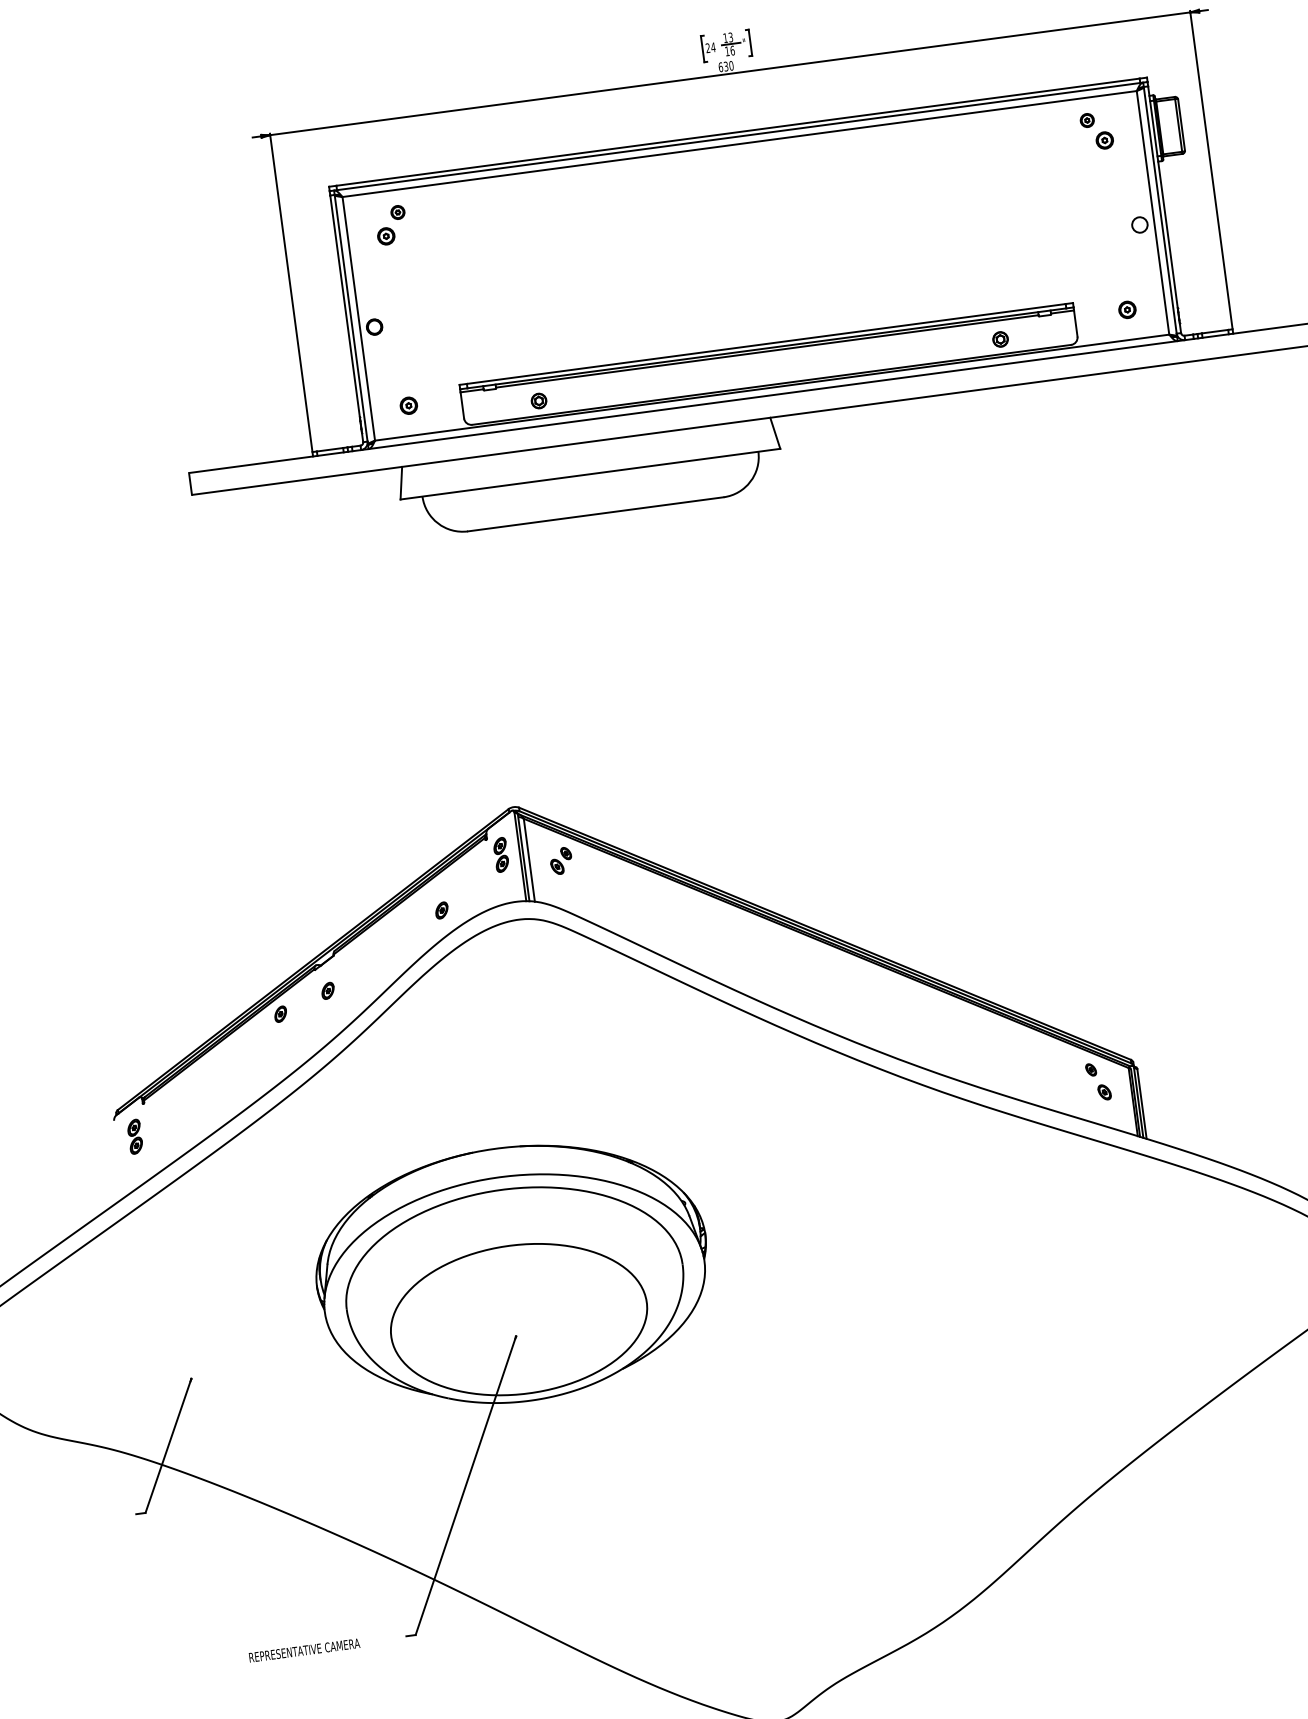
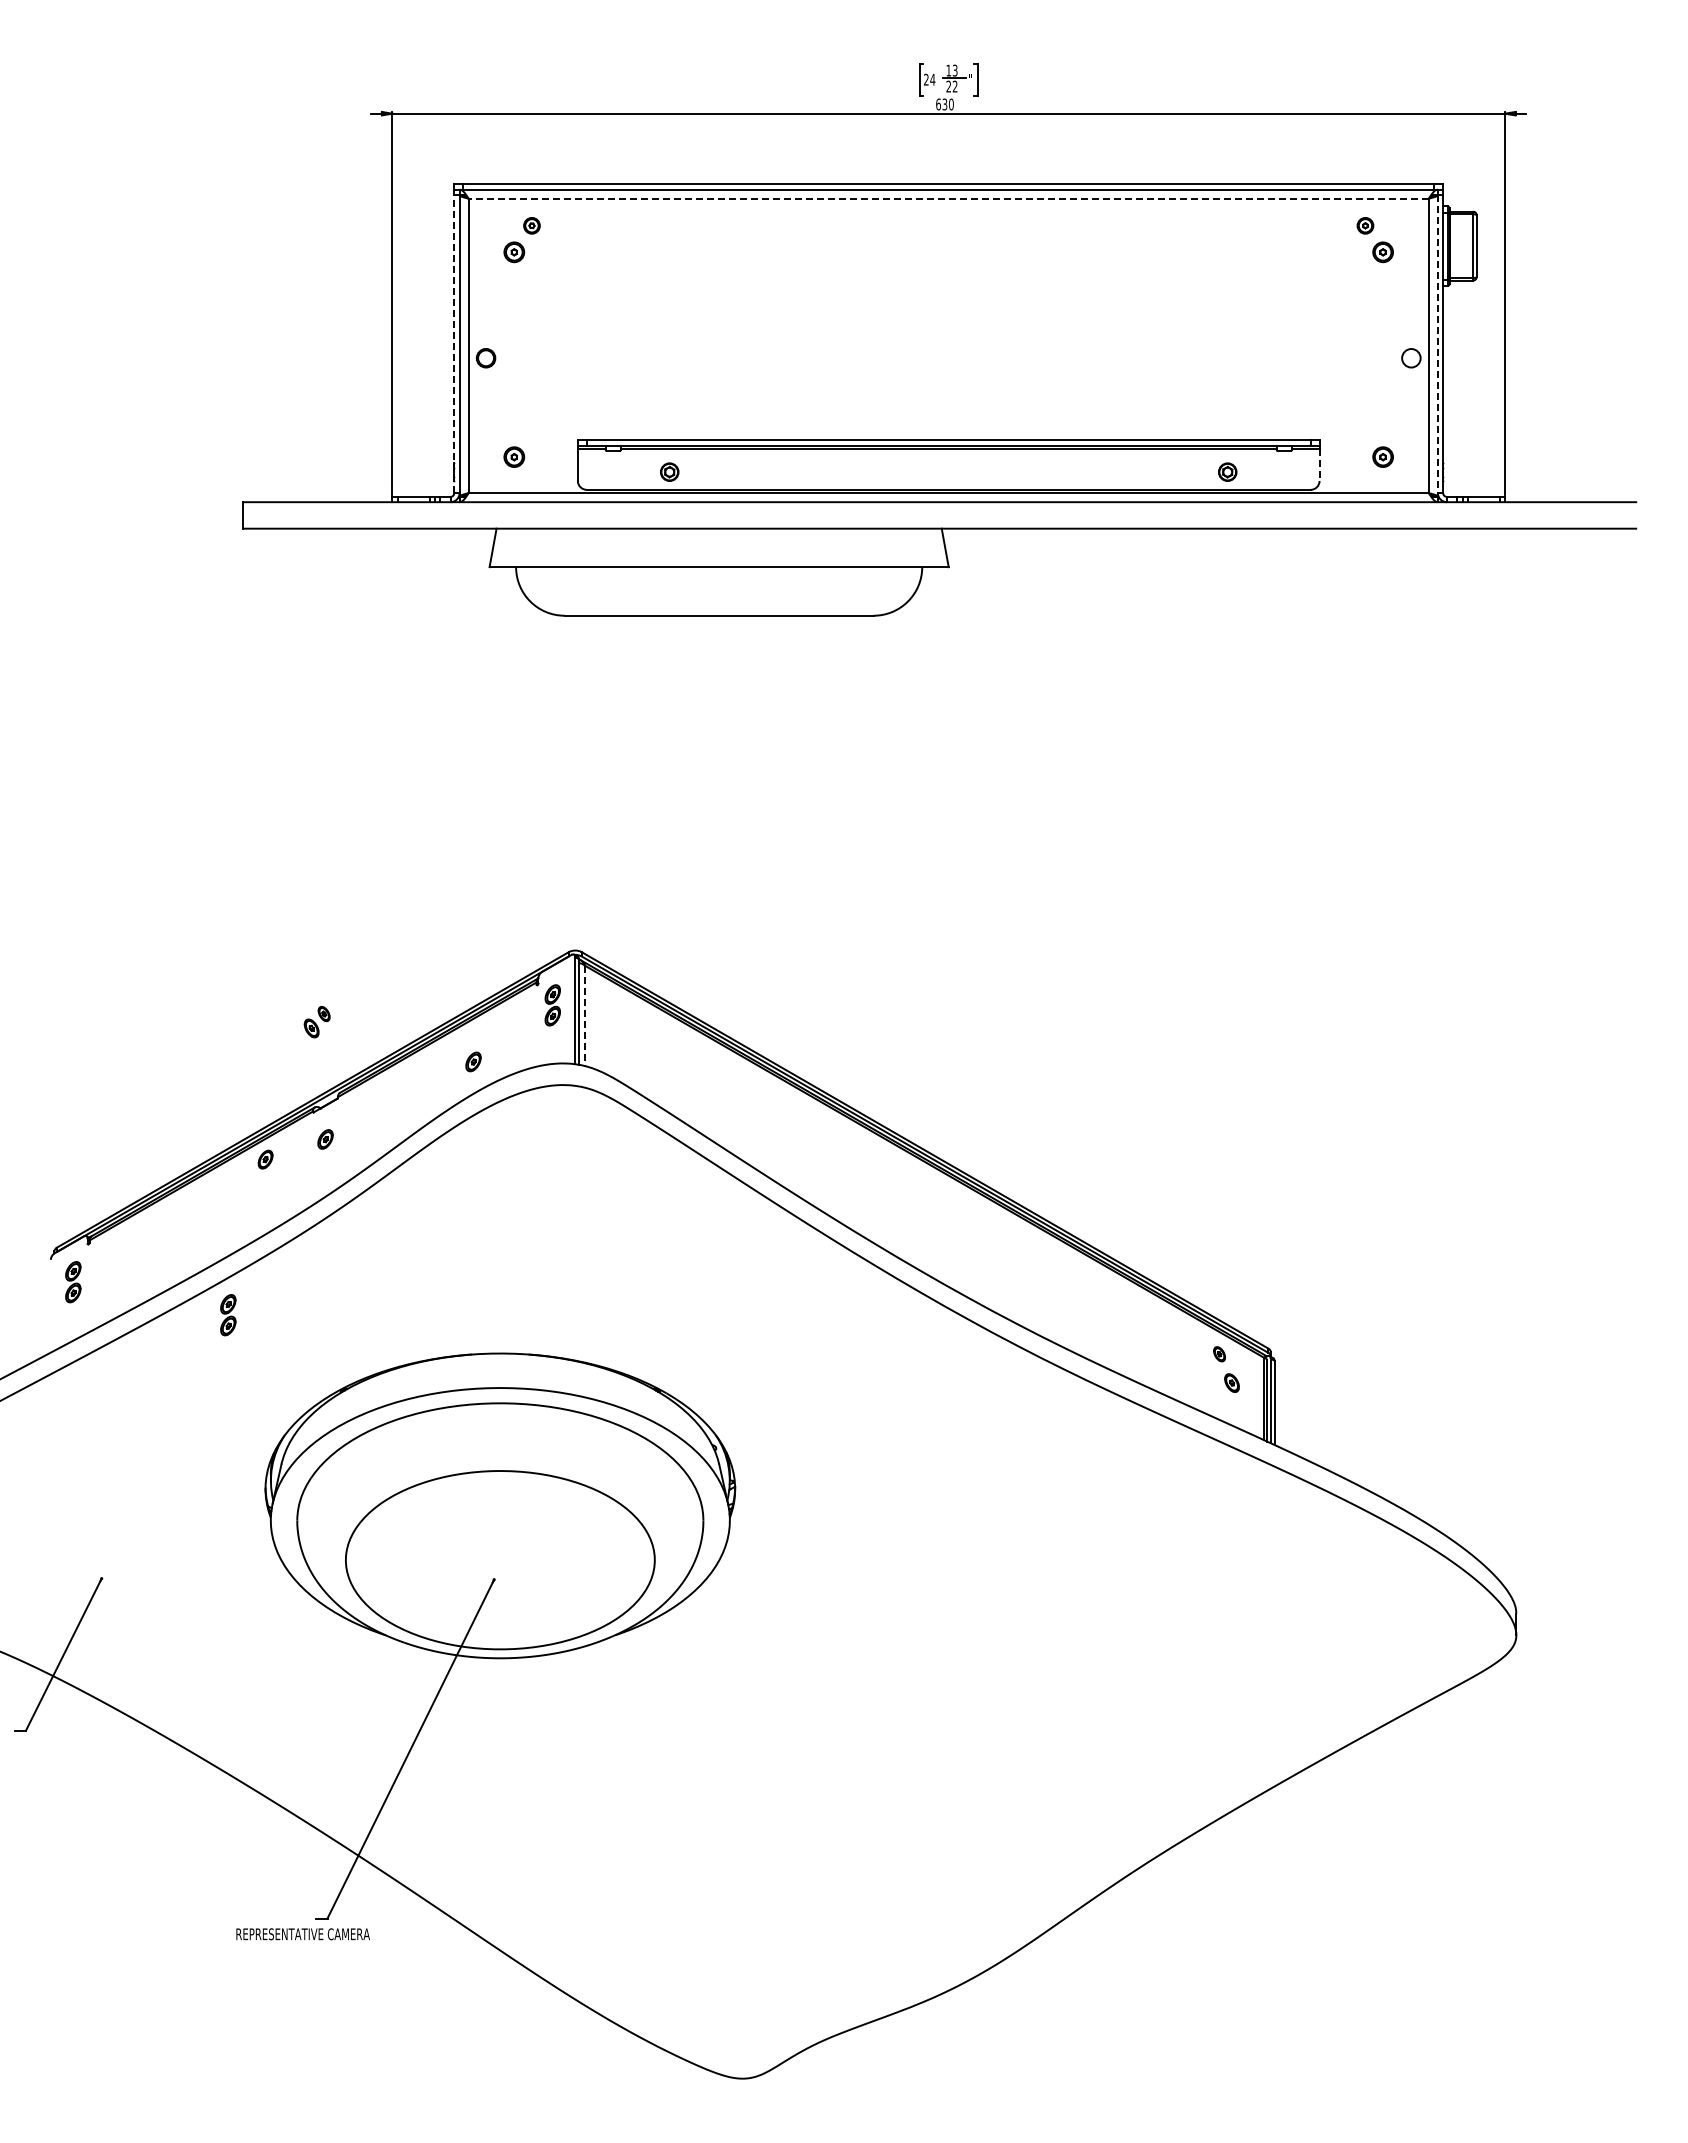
text: (729, 50) -> (951, 86), 16 -> 22
line: (739, 143) -> (948, 198), solid -> dashed
line: (1159, 210) -> (1437, 344), solid -> dashed
line: (346, 318) -> (454, 343), solid -> dashed
line: (1075, 323) -> (1319, 465), solid -> dashed
line: (529, 860) -> (585, 1016), solid -> dashed
part: (560, 861) -> (316, 1022), moved
part: (267, 1147) -> (228, 1315), added
text: (304, 1650) -> (302, 1934), moved

